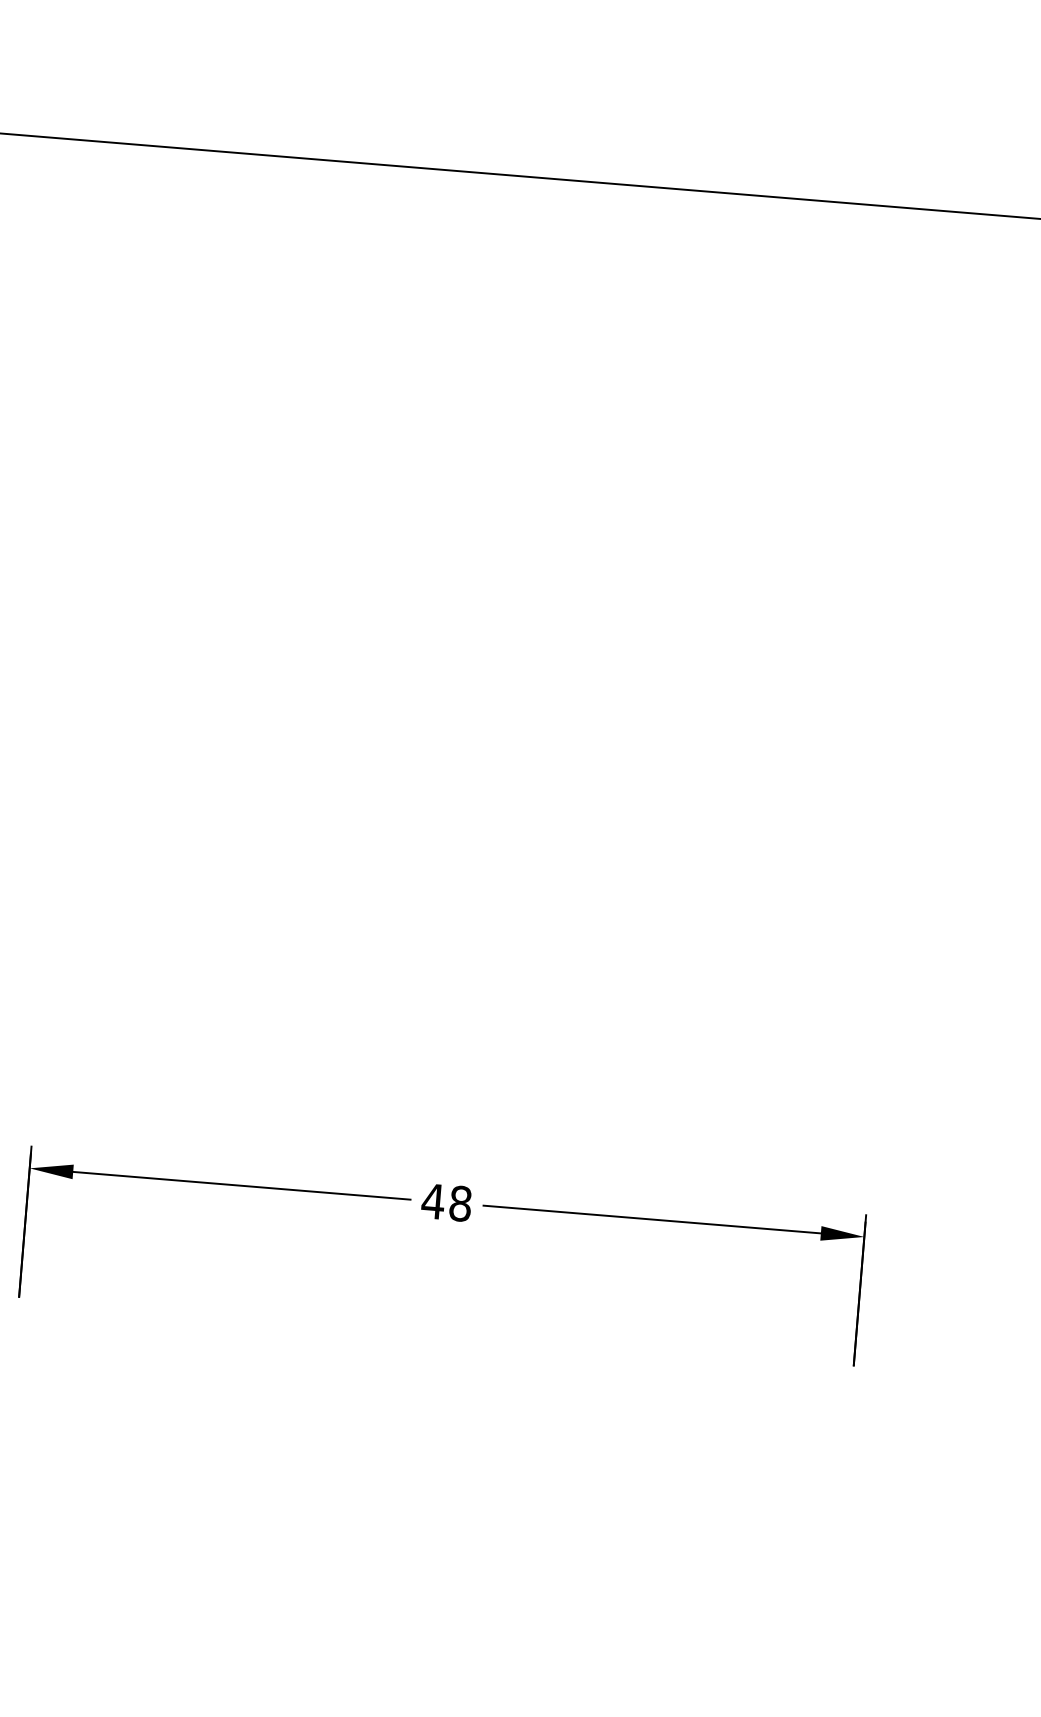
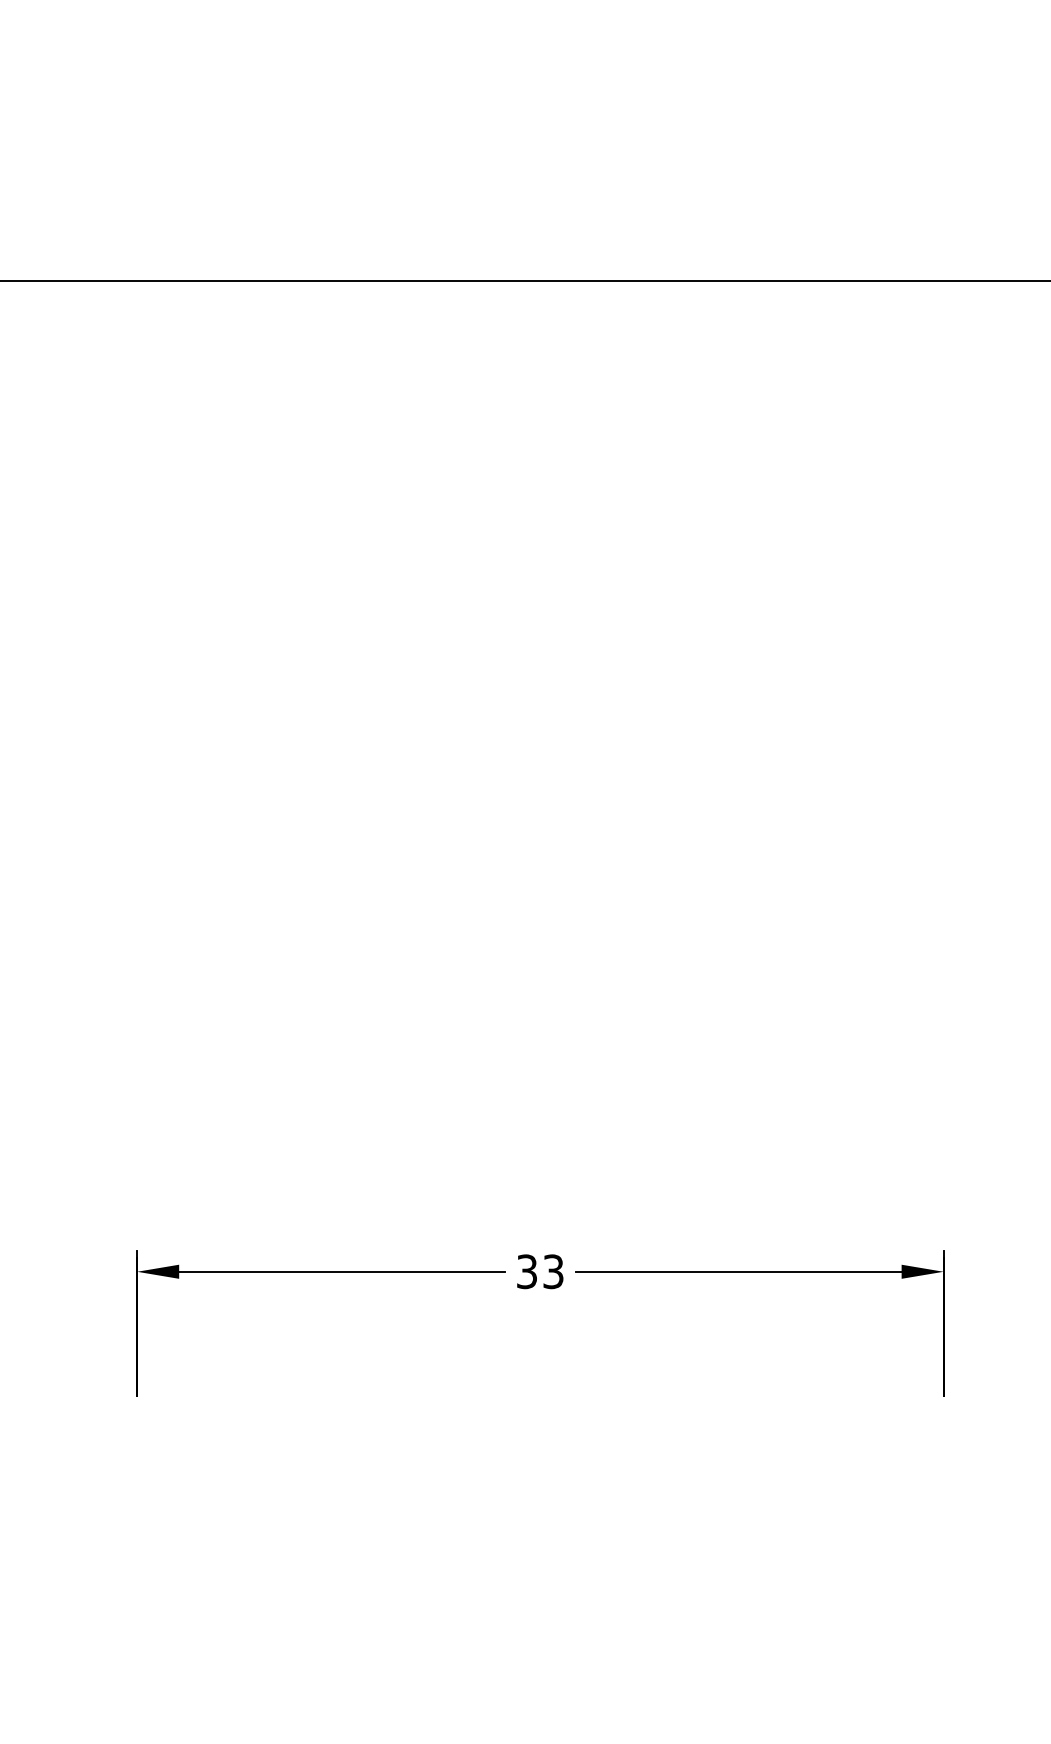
text: (446, 1202) -> (539, 1271), 48 -> 33

